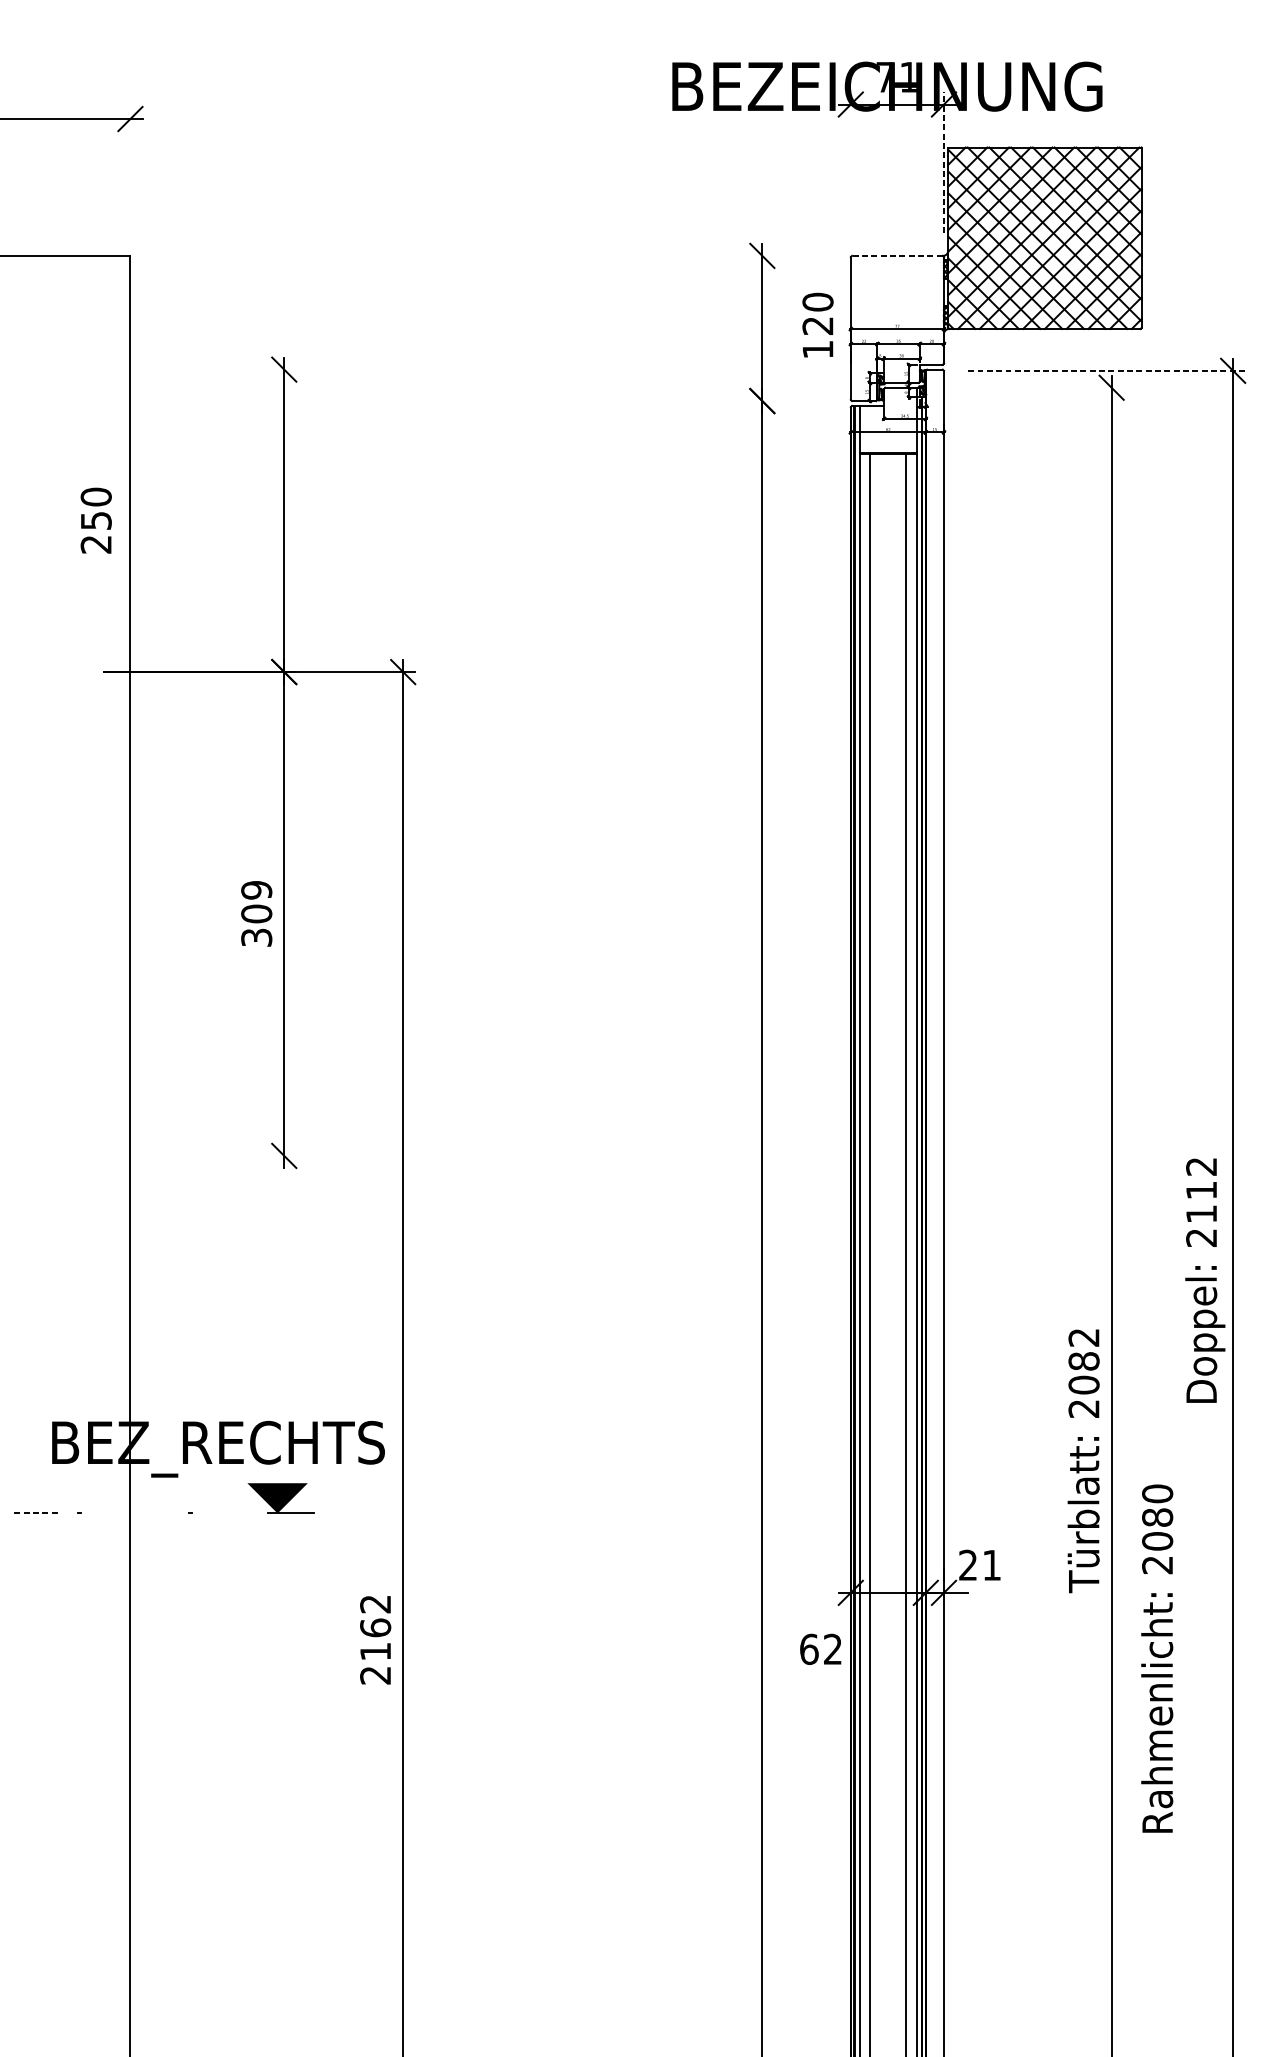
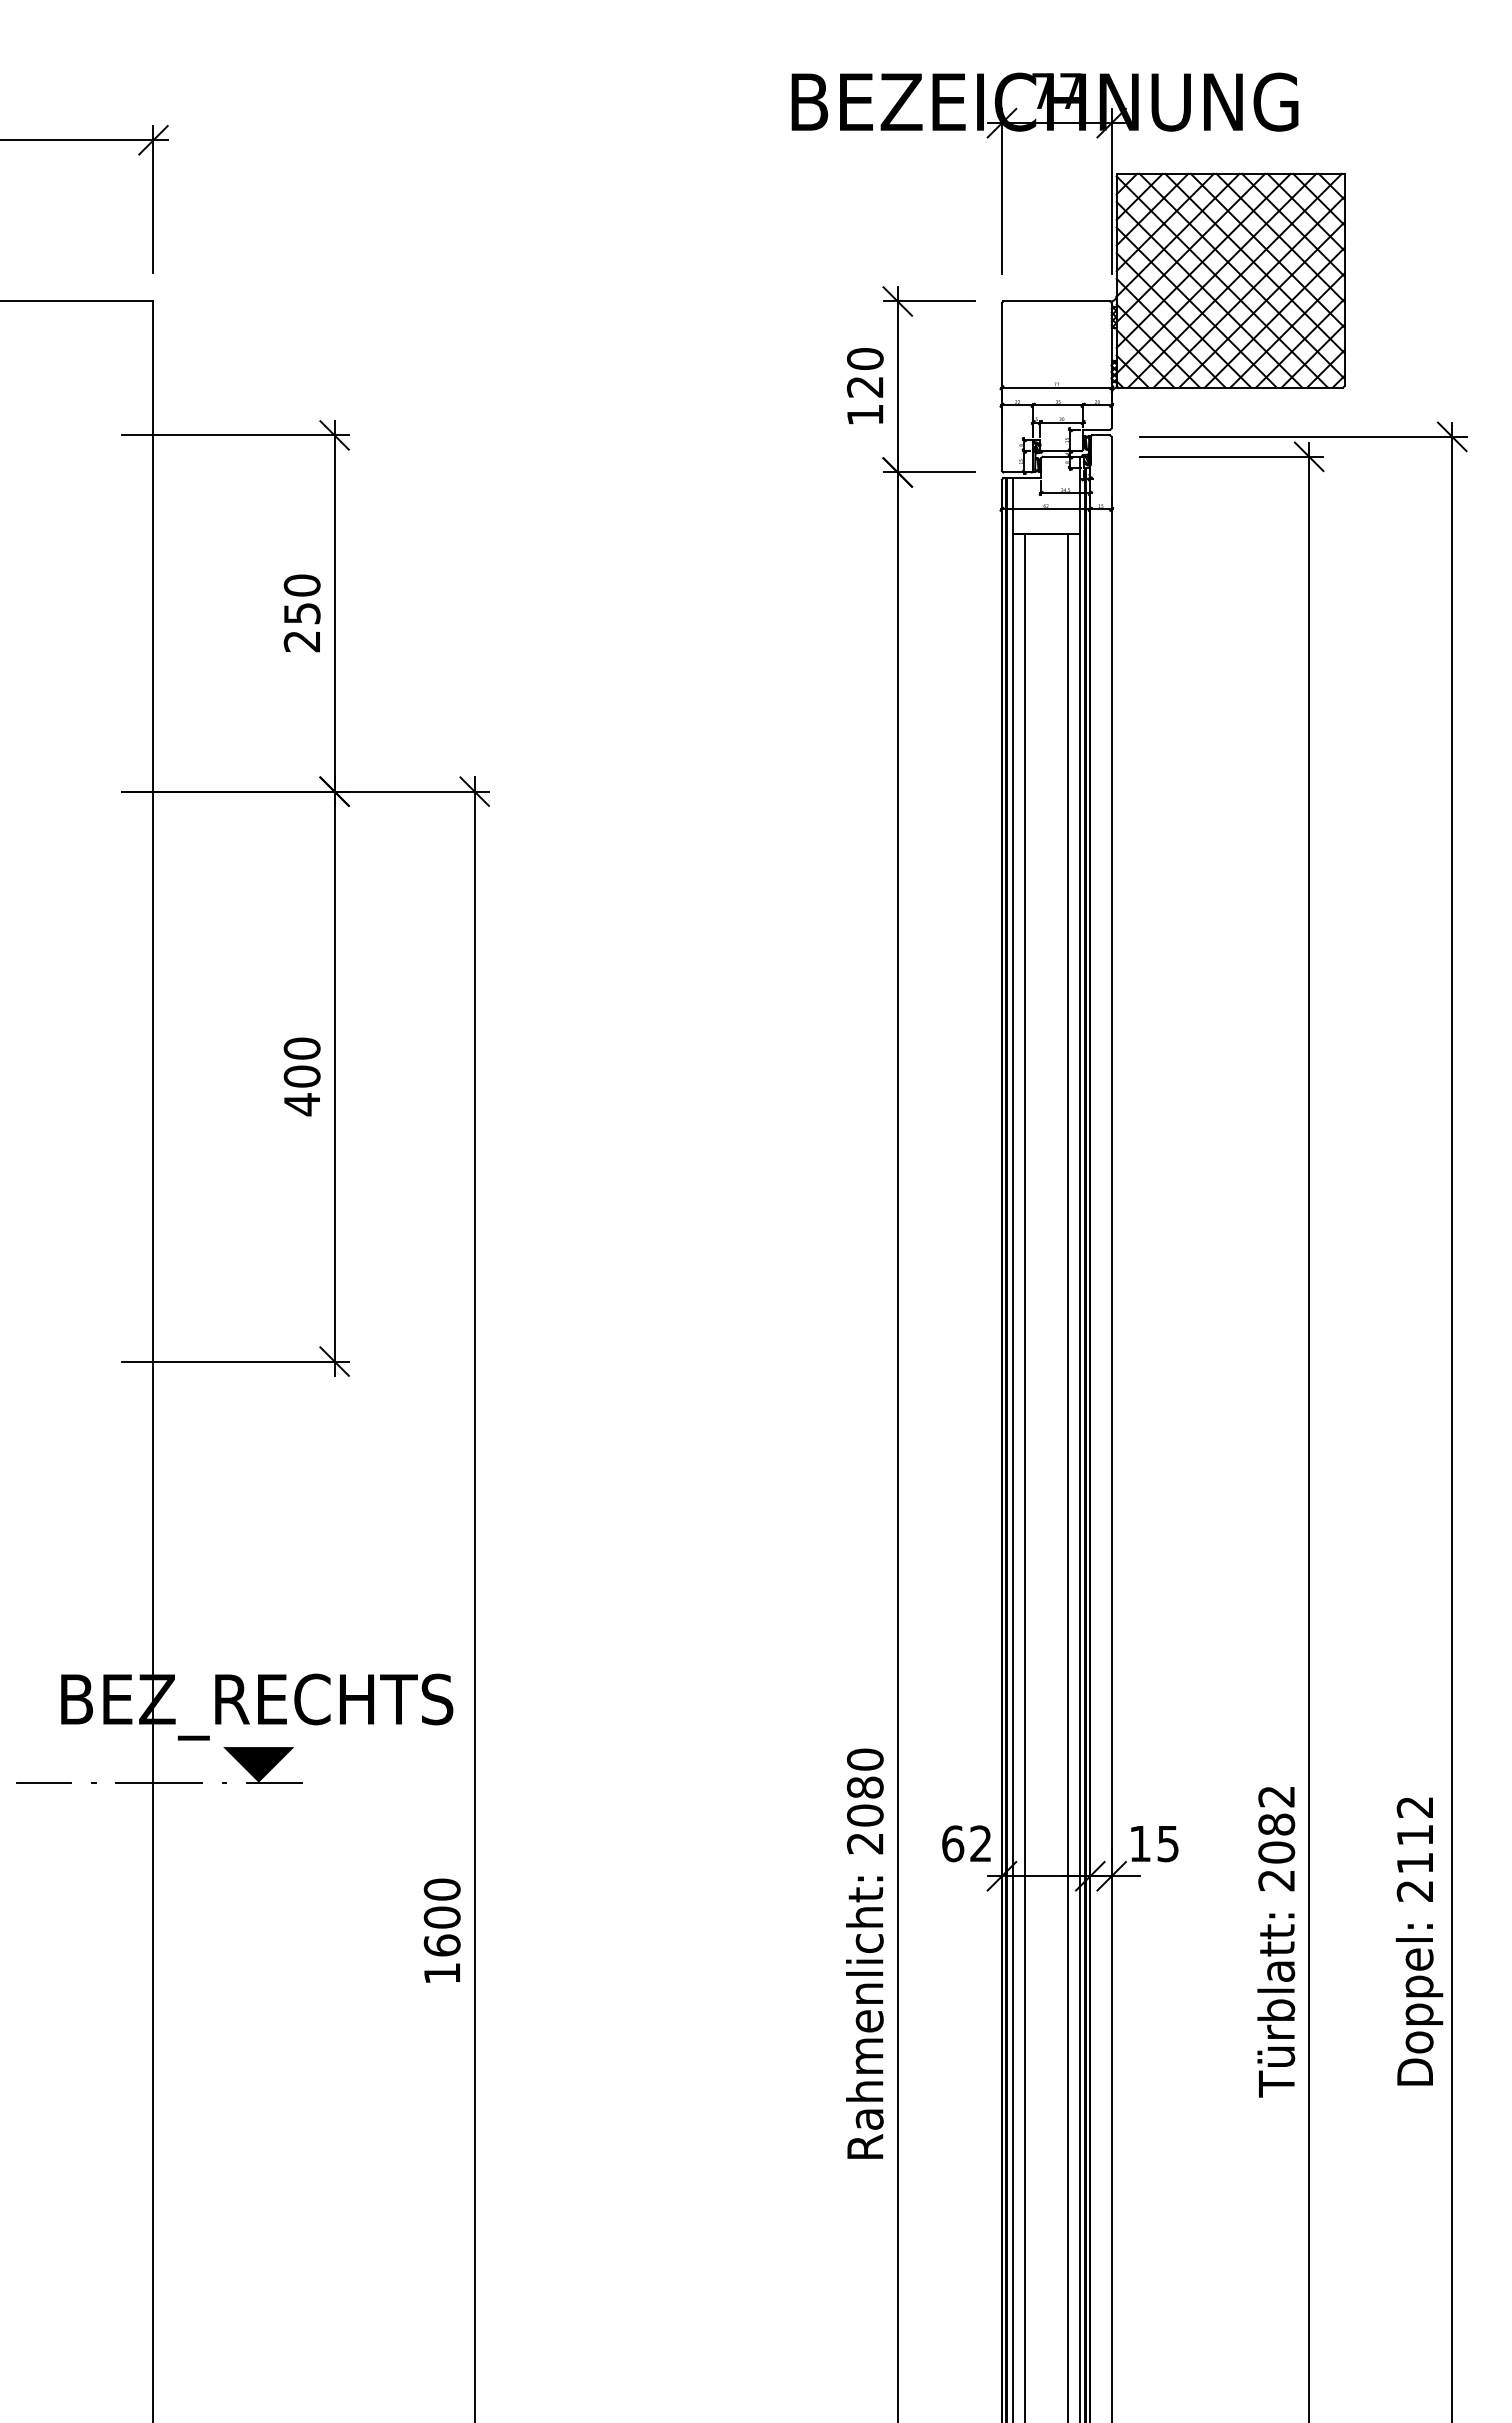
text: (909, 76) -> (1070, 90), 71 -> 77
line: (850, 162) -> (1001, 191), added
line: (943, 162) -> (1111, 191), dashed -> solid
line: (130, 169) -> (153, 199), added
line: (788, 255) -> (928, 301), added
line: (897, 255) -> (1056, 301), dashed -> solid
text: (818, 325) -> (865, 386), moved
line: (200, 369) -> (235, 435), added
line: (1106, 370) -> (1303, 436), dashed -> solid
line: (1045, 387) -> (1231, 456), added
line: (788, 401) -> (928, 472), added
text: (95, 520) -> (301, 613), moved
text: (256, 913) -> (301, 1076), 309 -> 400
line: (200, 1155) -> (235, 1361), added
text: (1205, 1280) -> (1419, 1941), moved
text: (1083, 1461) -> (1276, 1942), moved
part: (280, 1498) -> (262, 1765), moved
line: (37, 1513) -> (44, 1782), dashed -> solid
line: (134, 1513) -> (158, 1782), added
text: (979, 1565) -> (1153, 1843), 21 -> 15
text: (374, 1639) -> (441, 1931), 2162 -> 1600
text: (820, 1649) -> (966, 1843), moved
text: (1156, 1658) -> (864, 1953), moved

